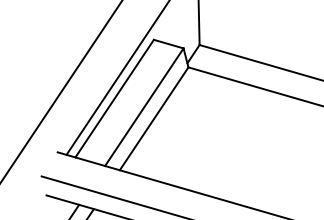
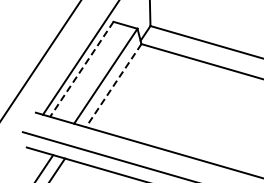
line: (114, 98) -> (81, 69), solid -> dashed
line: (153, 118) -> (113, 85), solid -> dashed

